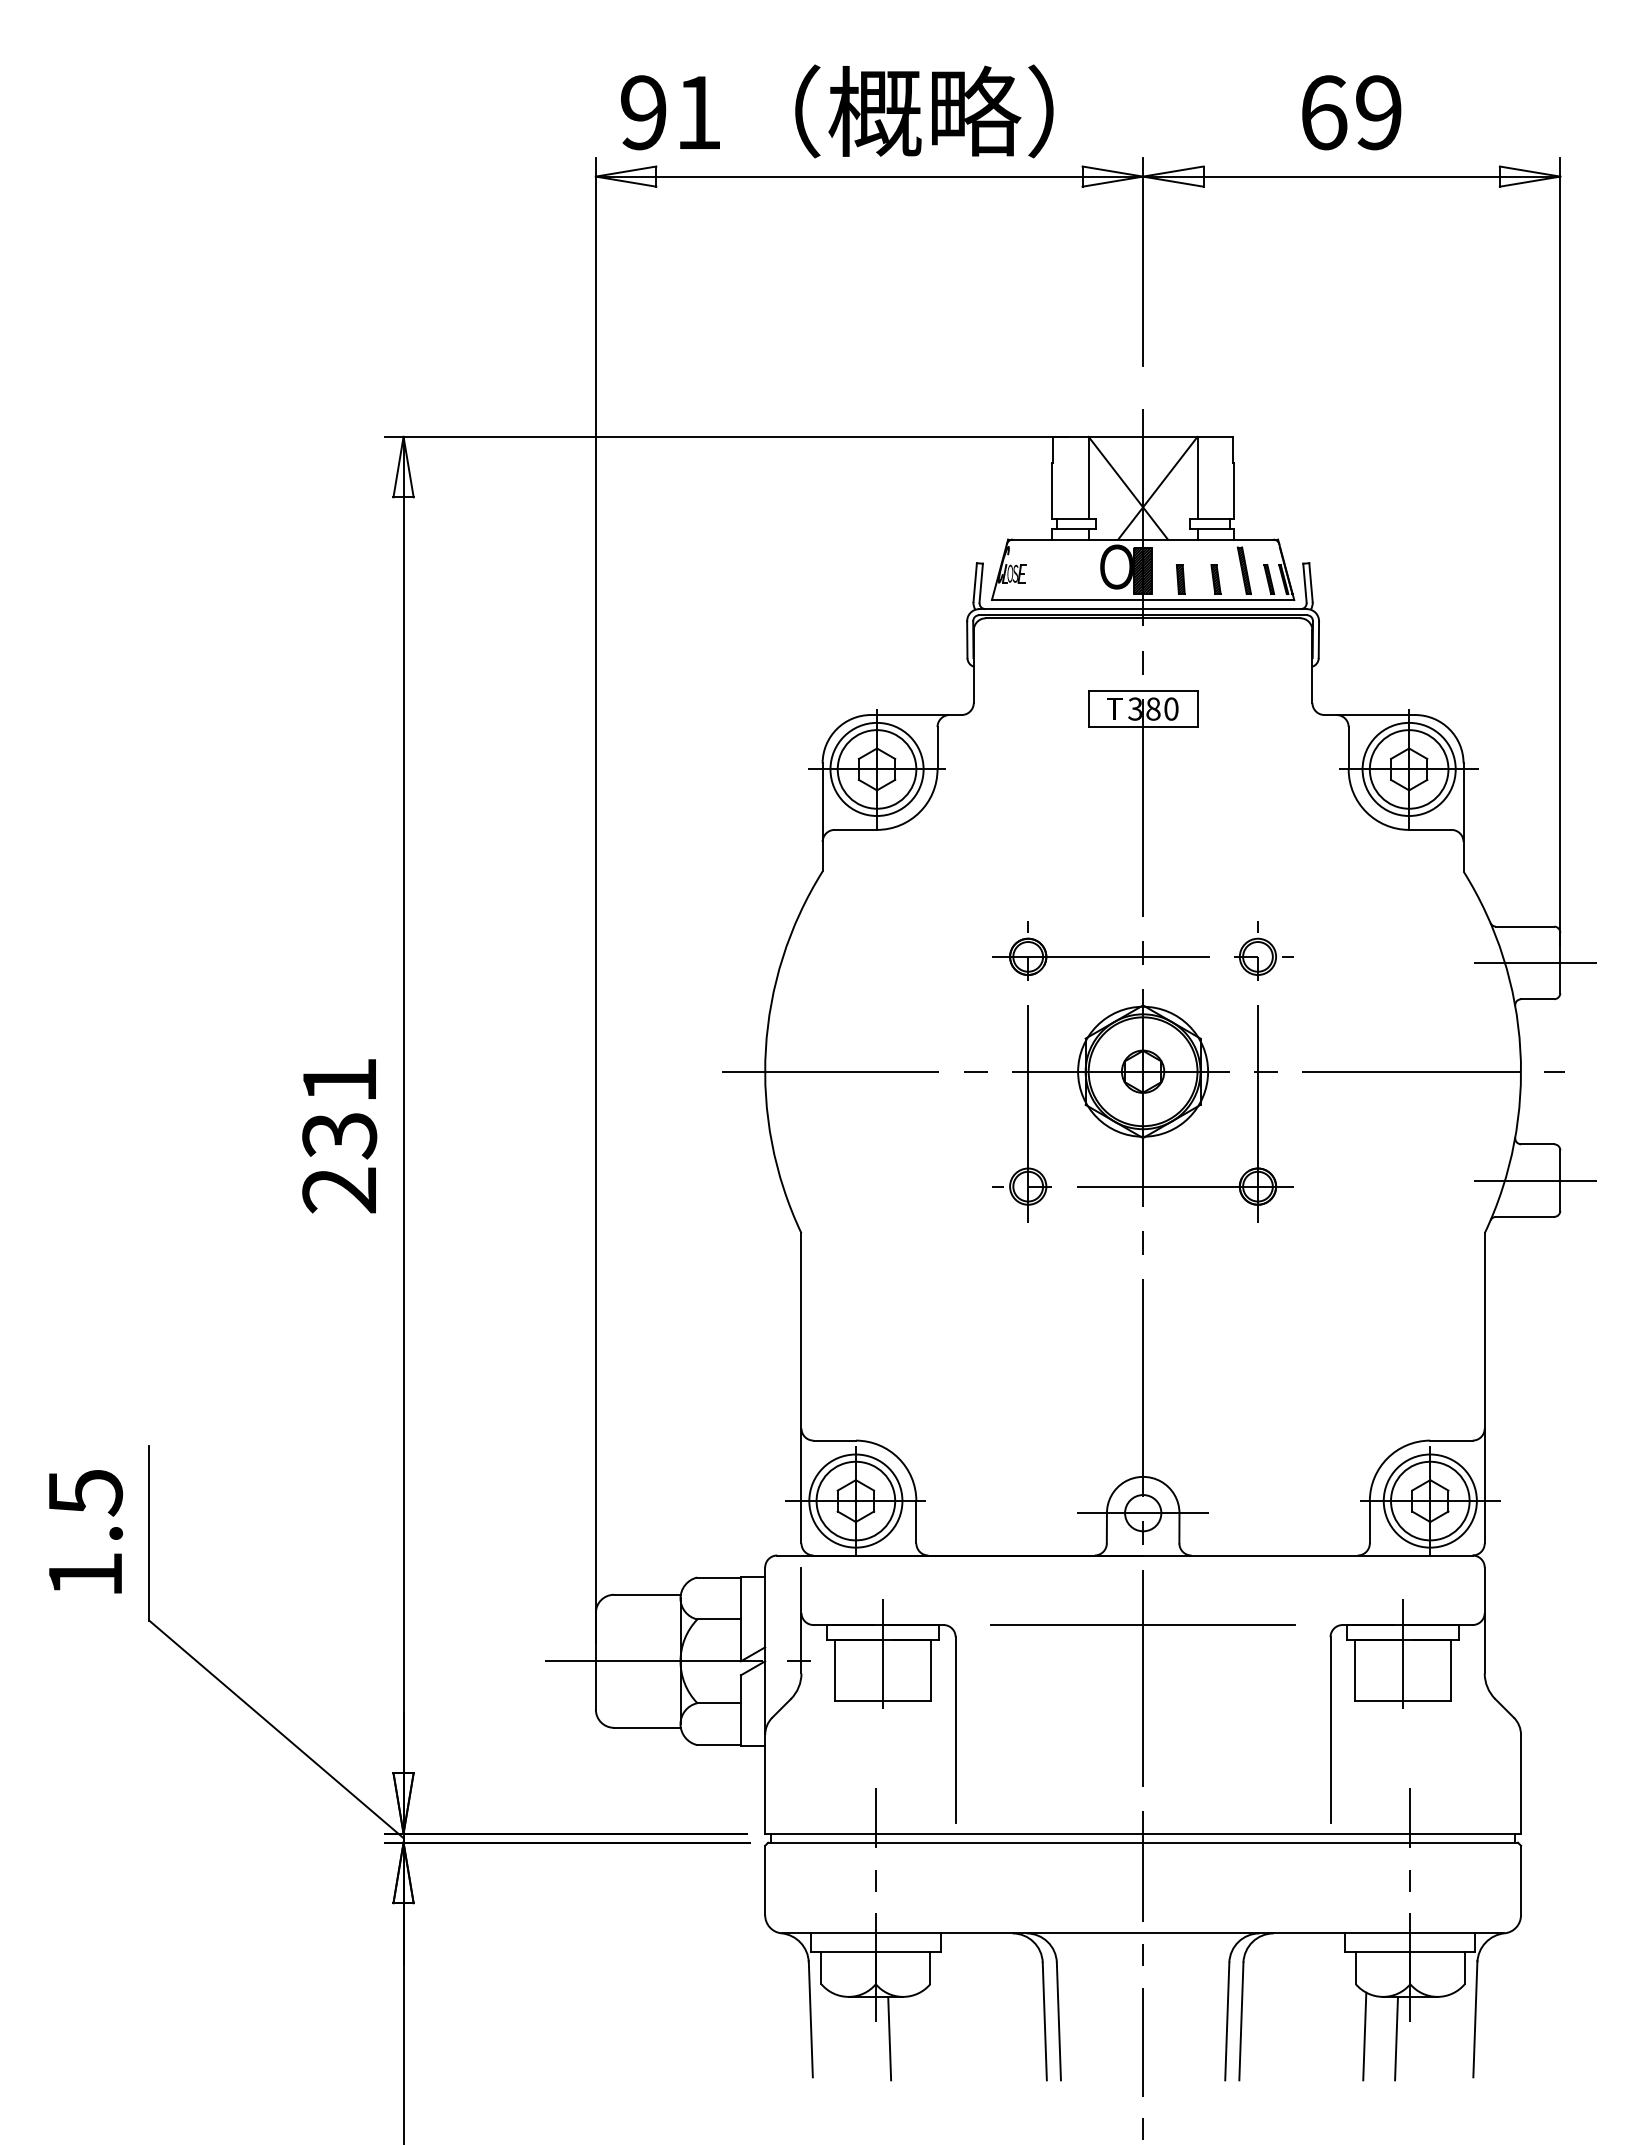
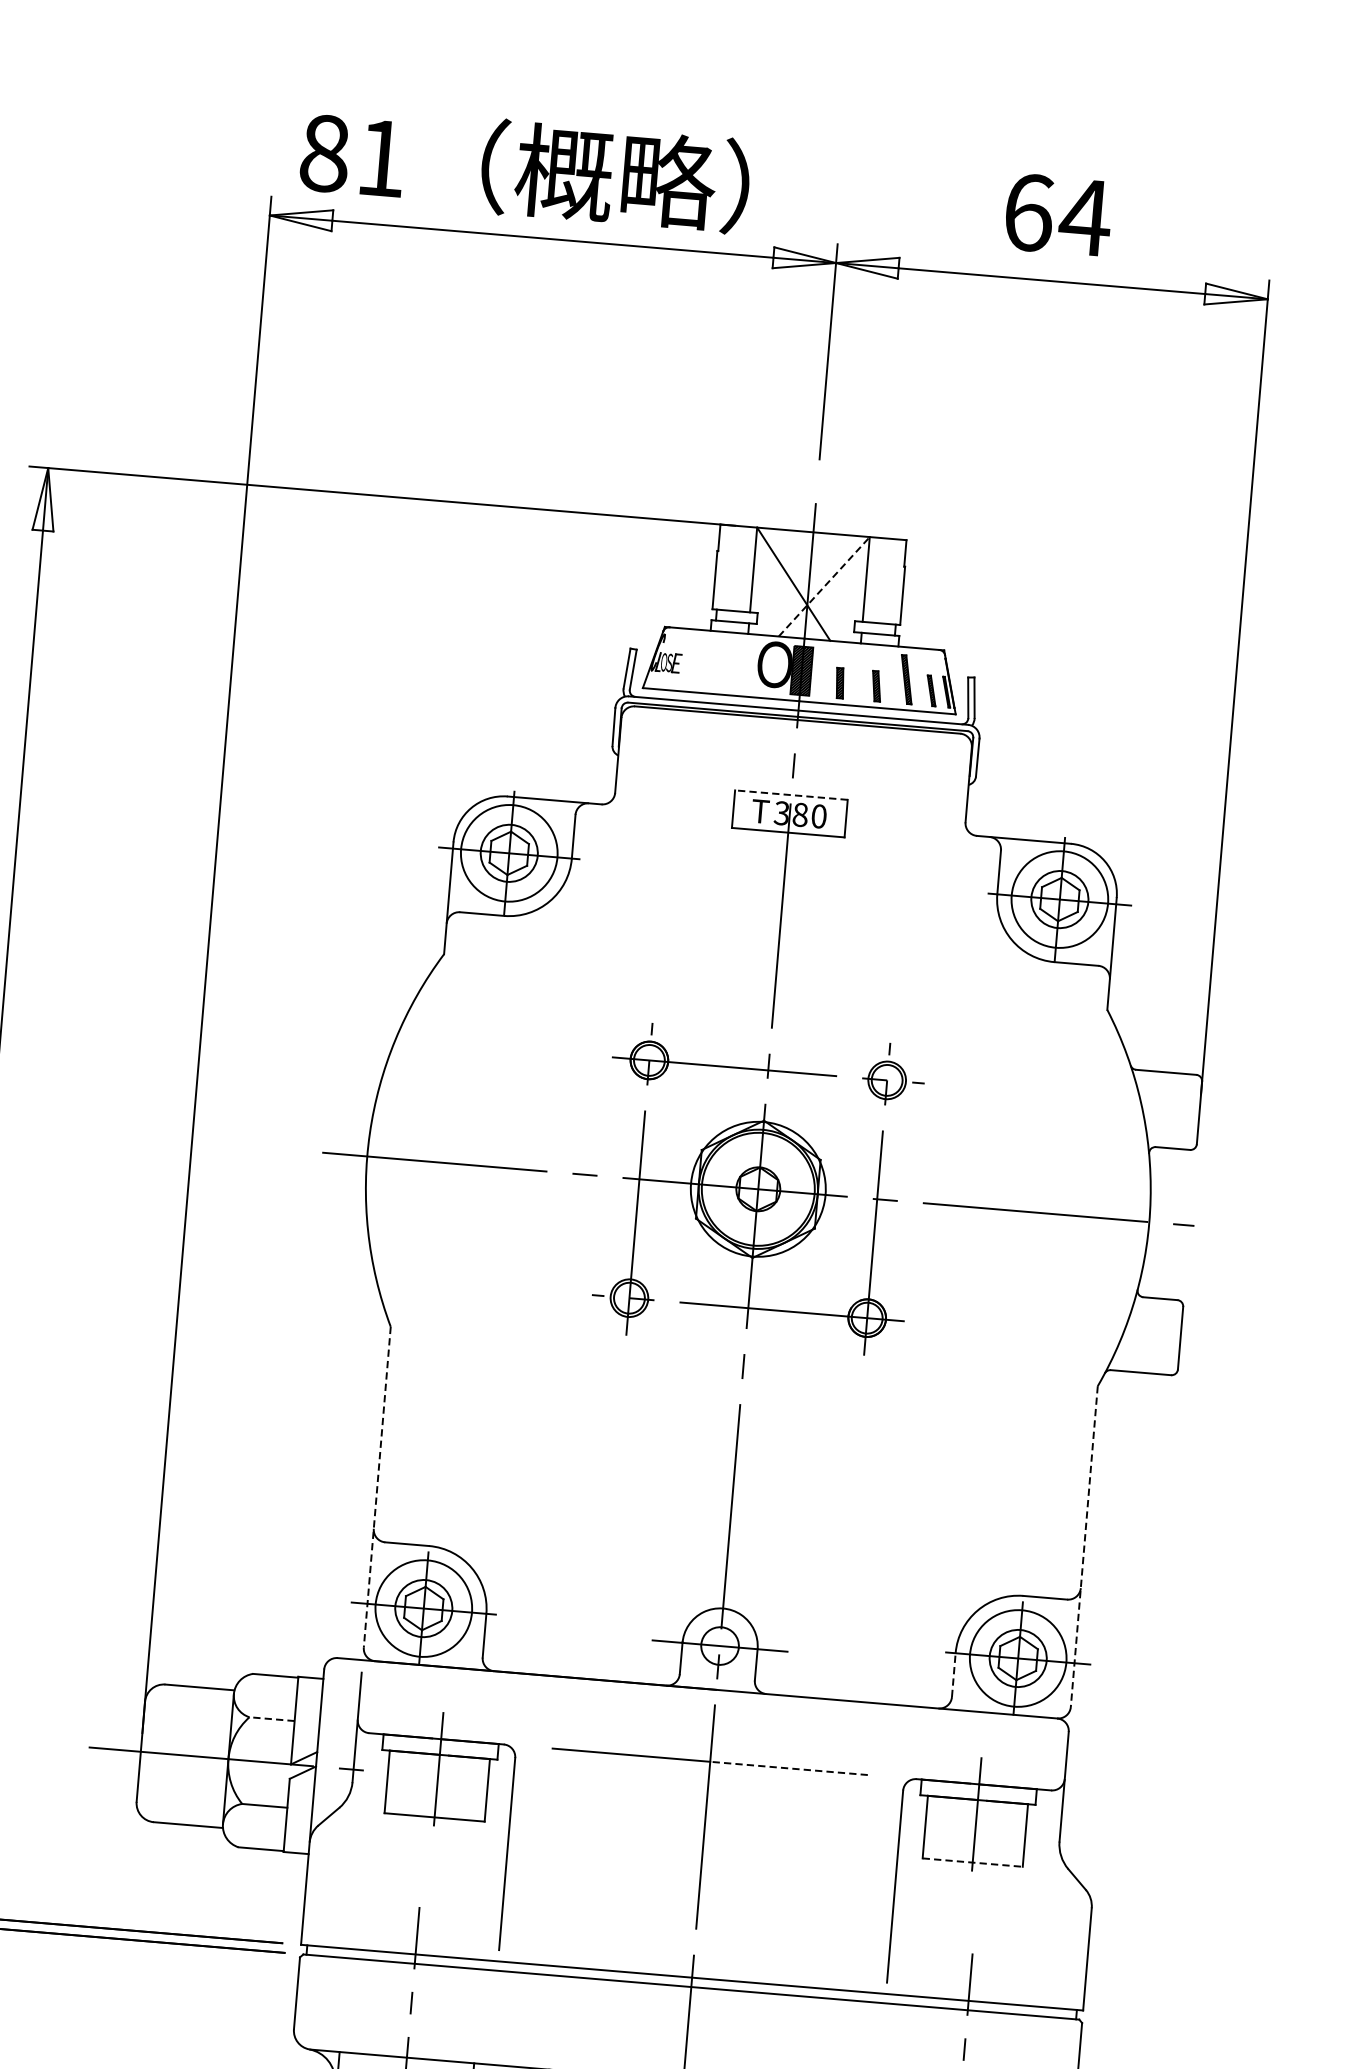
text: (643, 112) -> (324, 153), 91 -> 81
text: (1378, 112) -> (1085, 217), 69 -> 64
line: (1157, 488) -> (823, 587), solid -> dashed
line: (1142, 690) -> (790, 794), solid -> dashed
circle: (876, 769) -> (508, 853), size x0.7
circle: (1408, 769) -> (1059, 899), size x0.7
line: (1534, 962) -> (1172, 1110), removed
line: (1534, 1180) -> (1153, 1335), removed
line: (801, 1388) -> (377, 1487), solid -> dashed
line: (1484, 1388) -> (1084, 1546), solid -> dashed
circle: (855, 1500) -> (423, 1607), size x0.7
circle: (1430, 1500) -> (1018, 1657), size x0.7
line: (1369, 1521) -> (953, 1674), solid -> dashed
line: (719, 1619) -> (272, 1719), solid -> dashed
line: (1218, 1625) -> (788, 1768), solid -> dashed
line: (1403, 1700) -> (973, 1862), solid -> dashed

